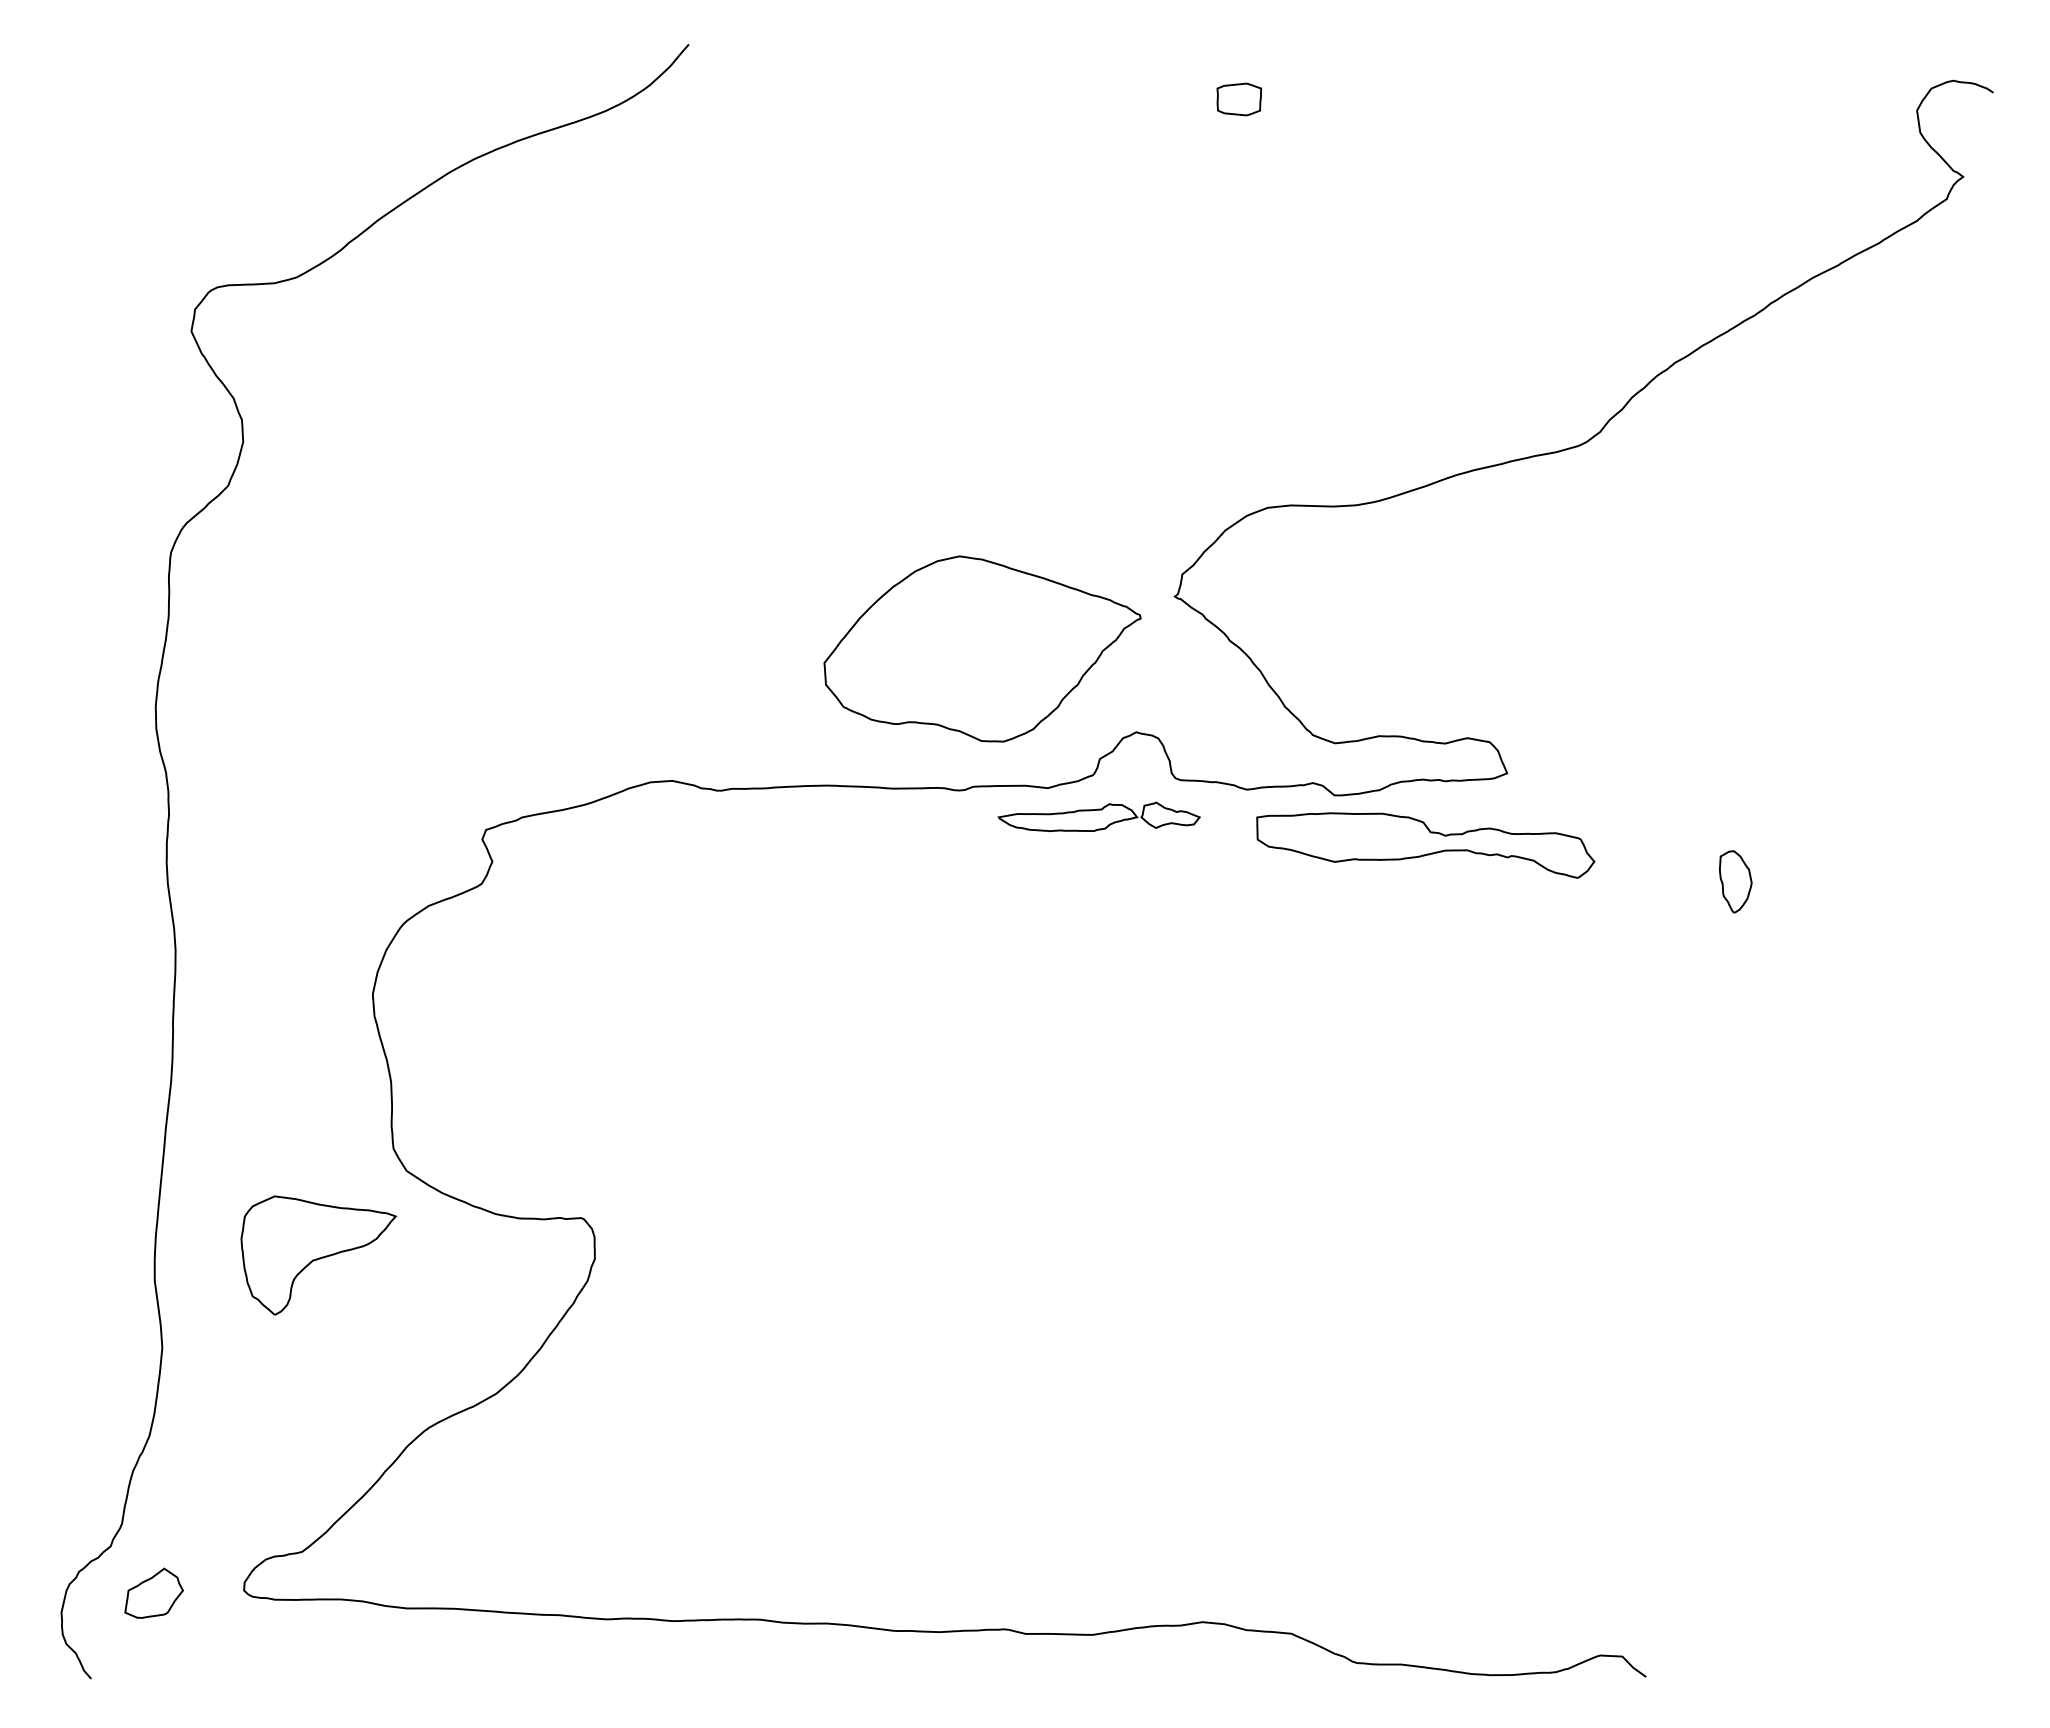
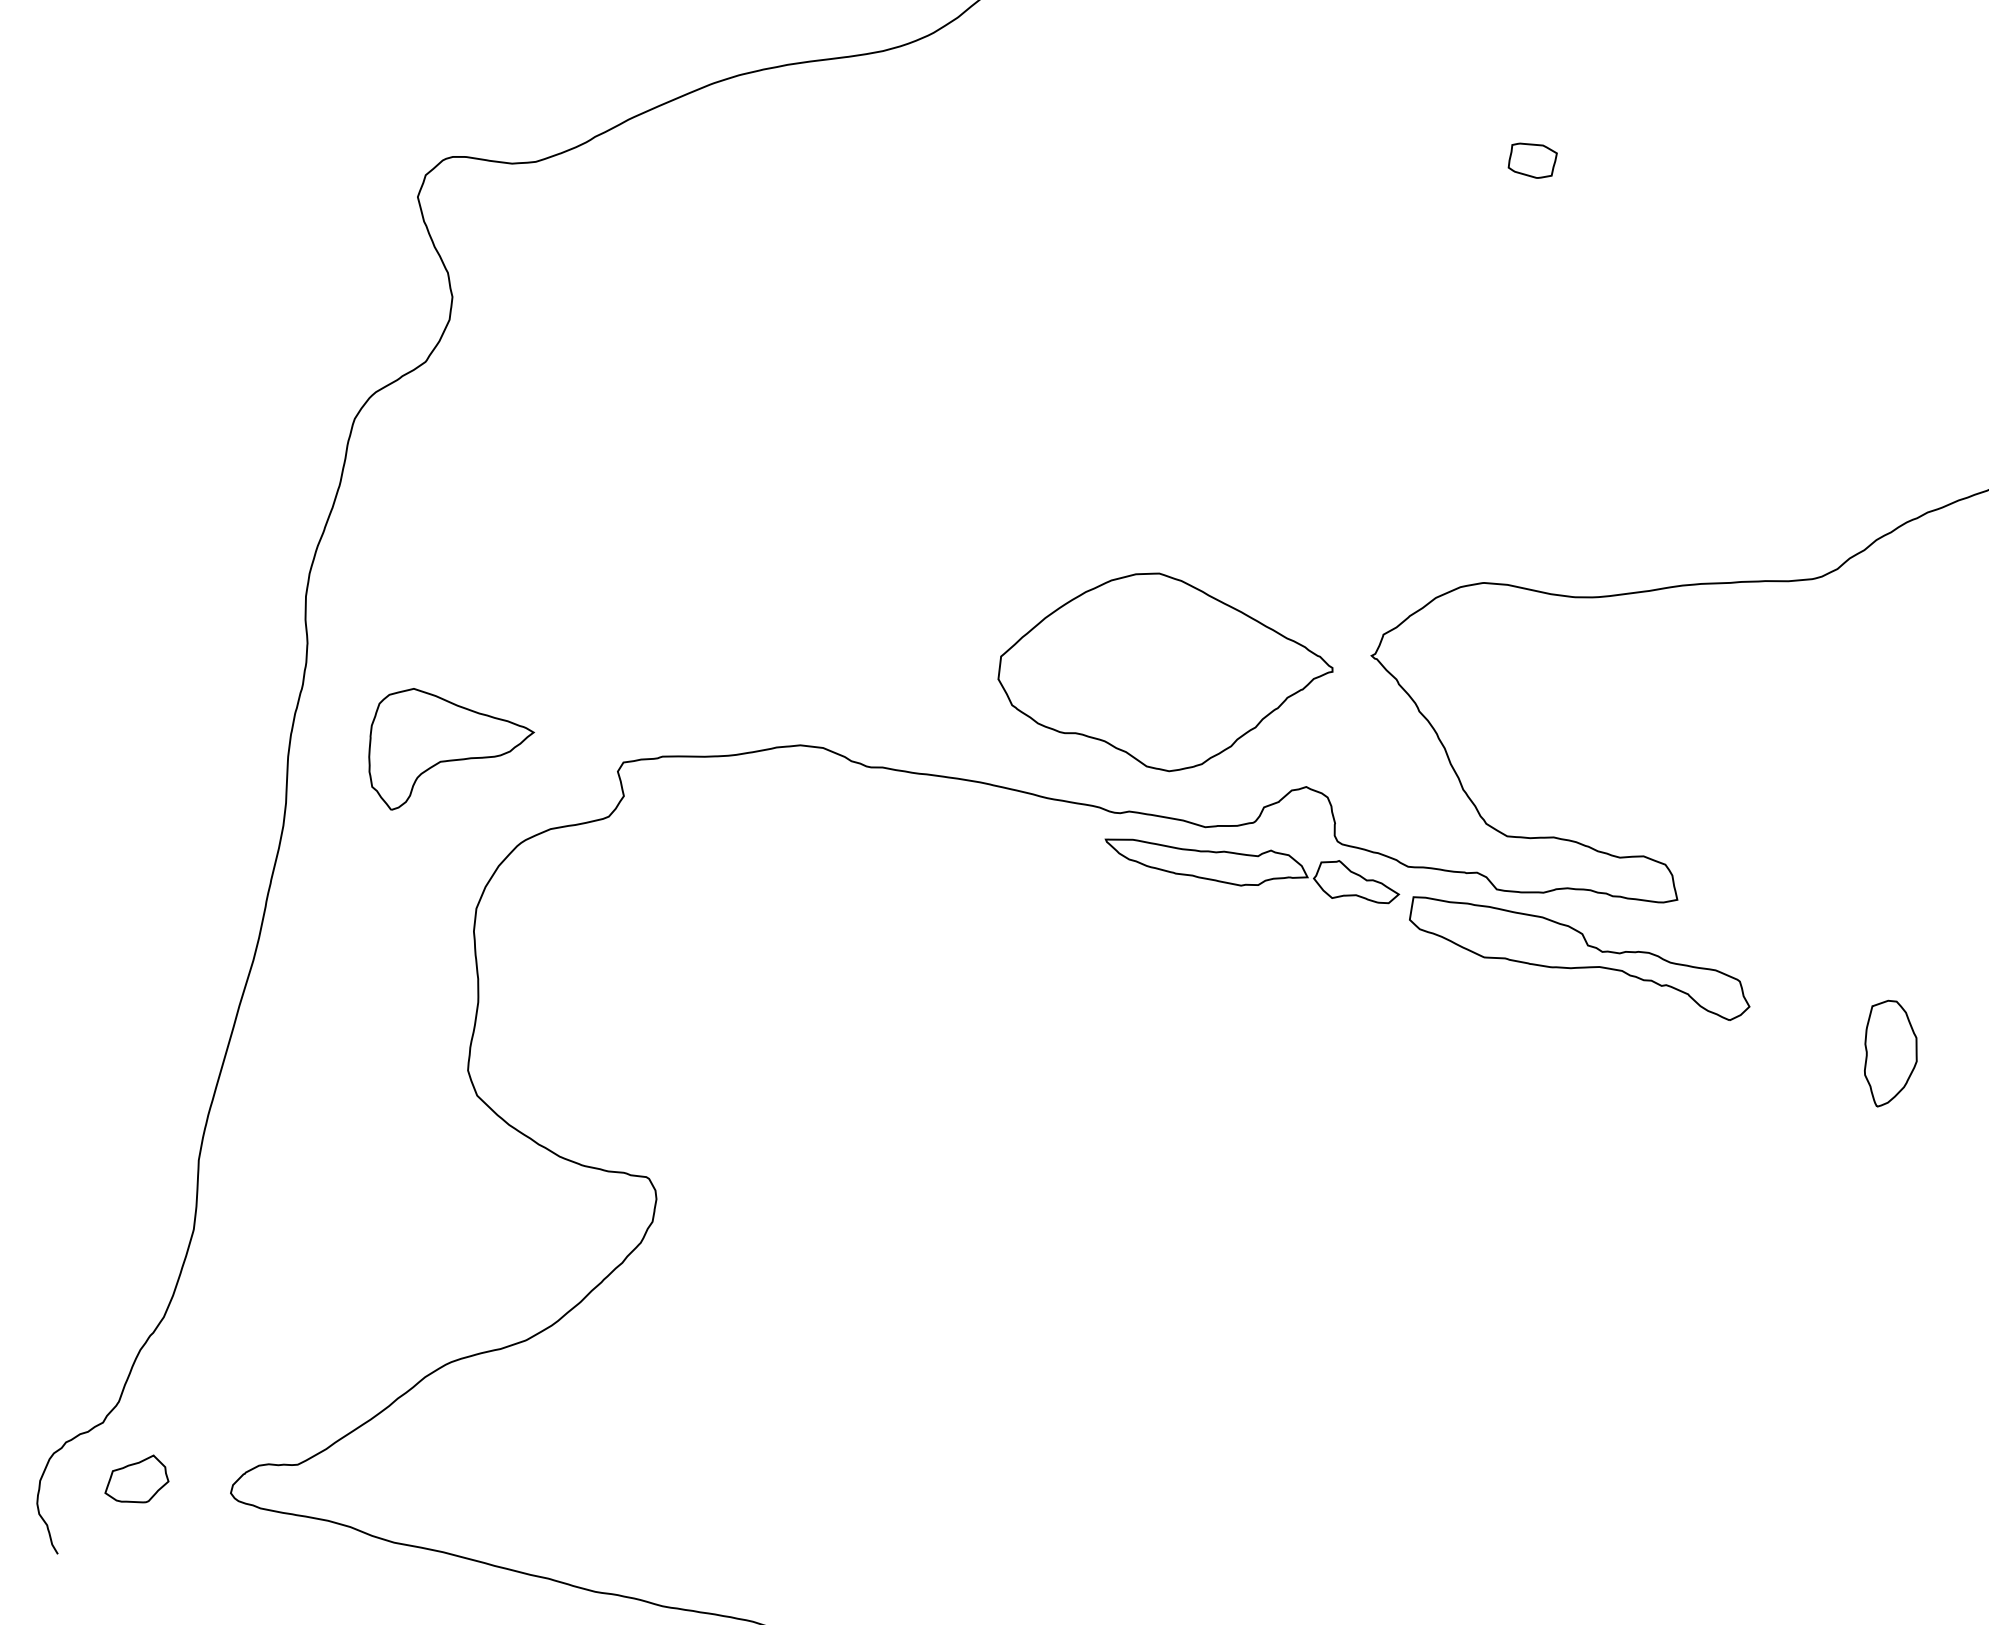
part: (1098, 816) -> (1251, 865), size x1.43
part: (1735, 881) -> (1889, 1054), size x1.67
part: (318, 1255) -> (447, 757), moved

